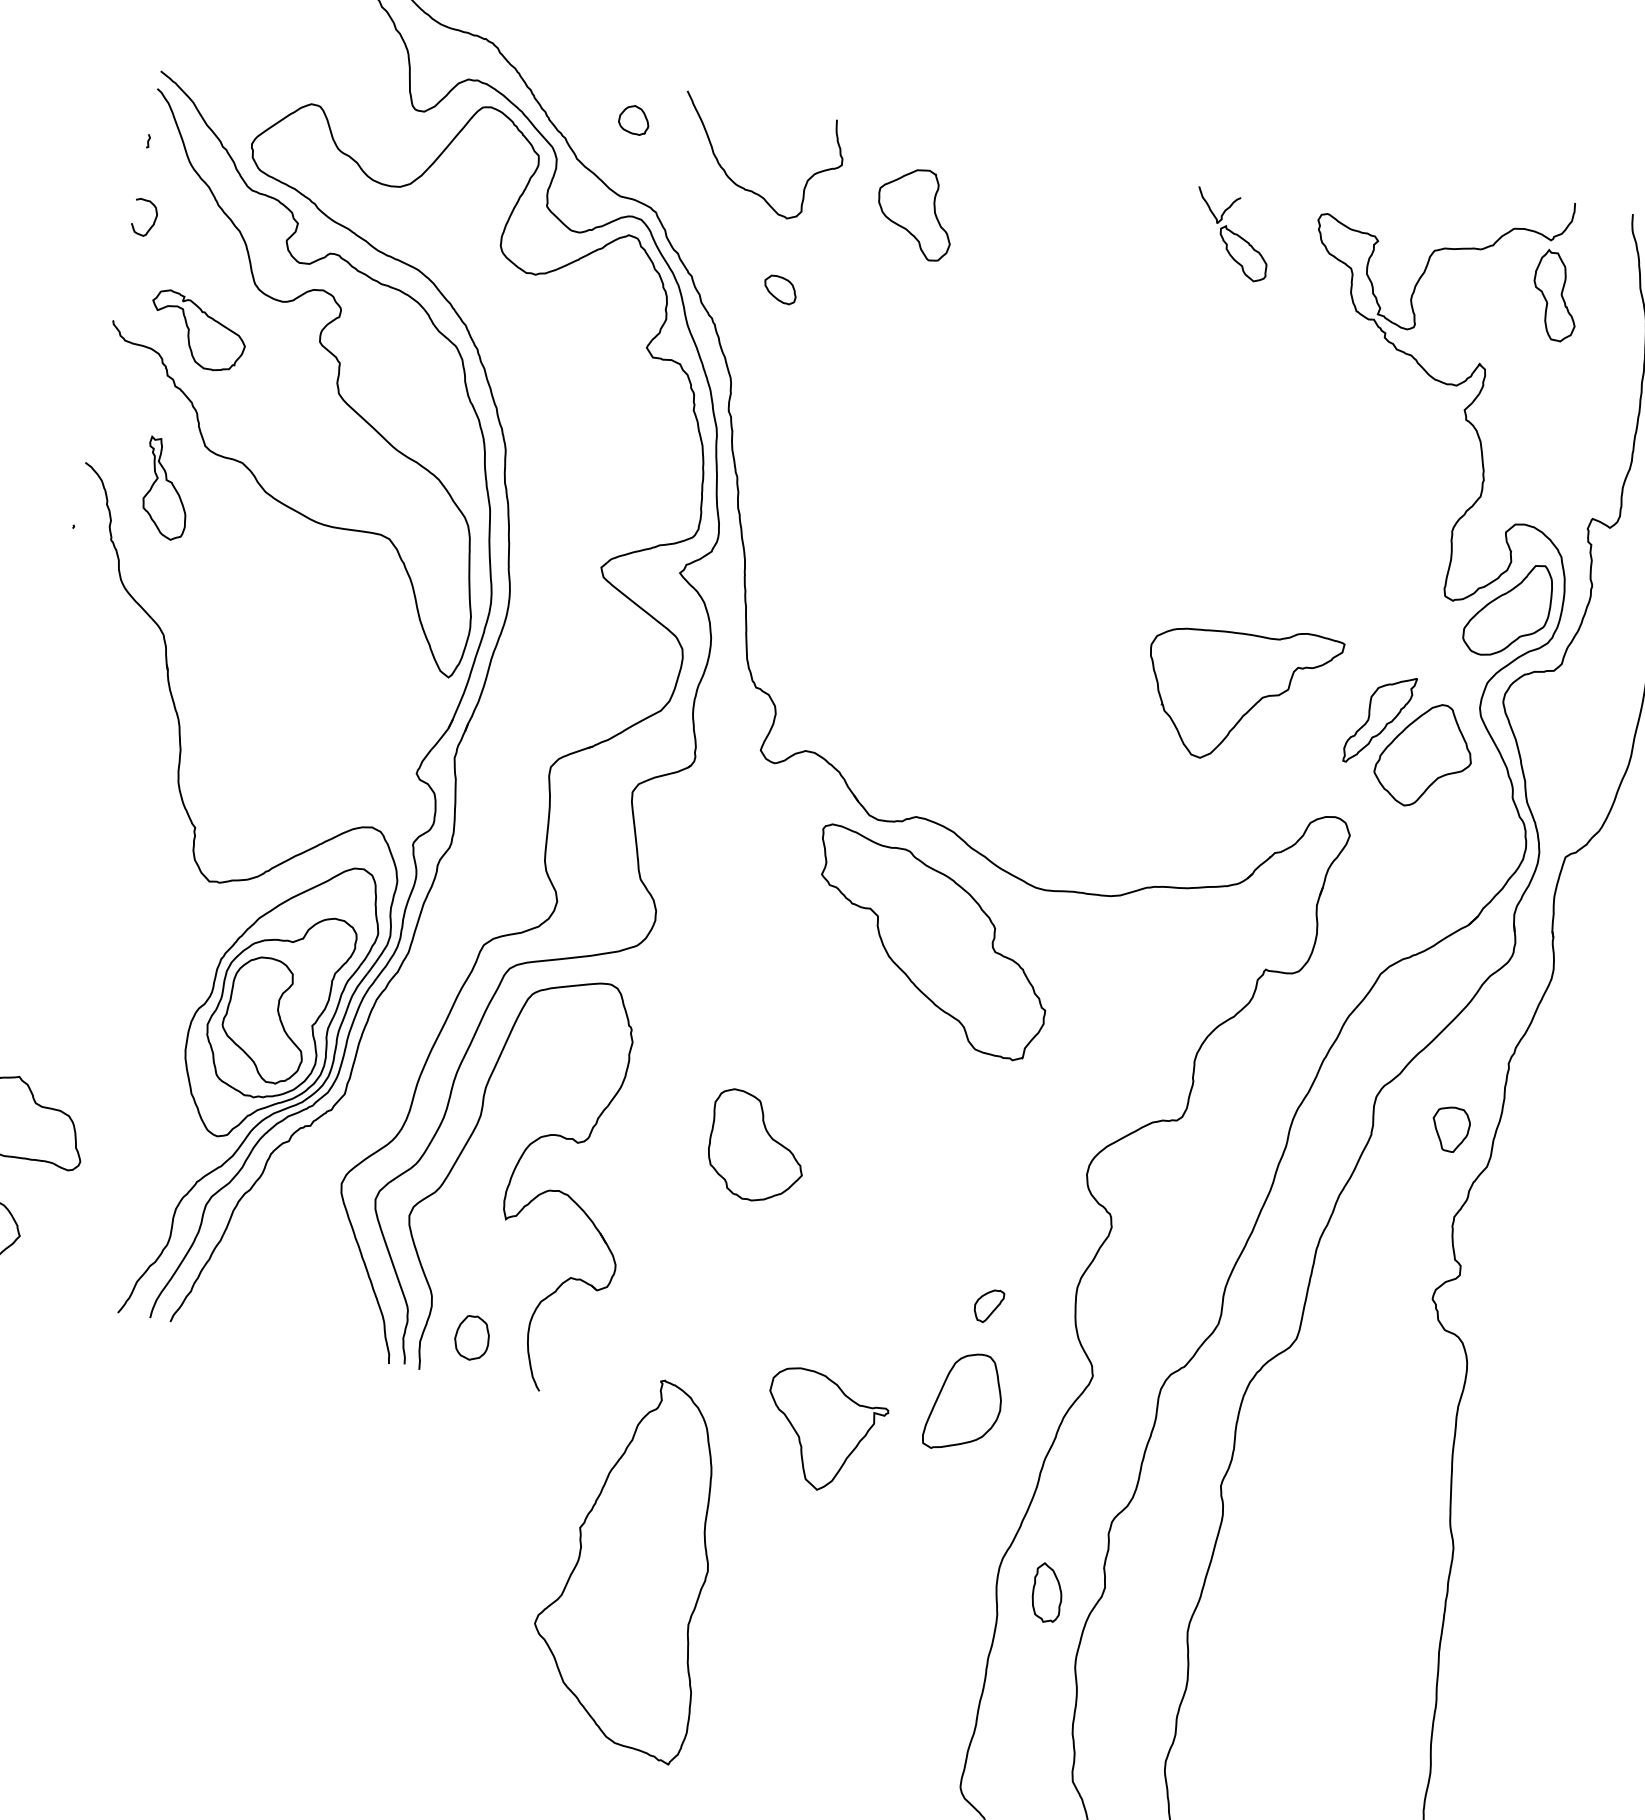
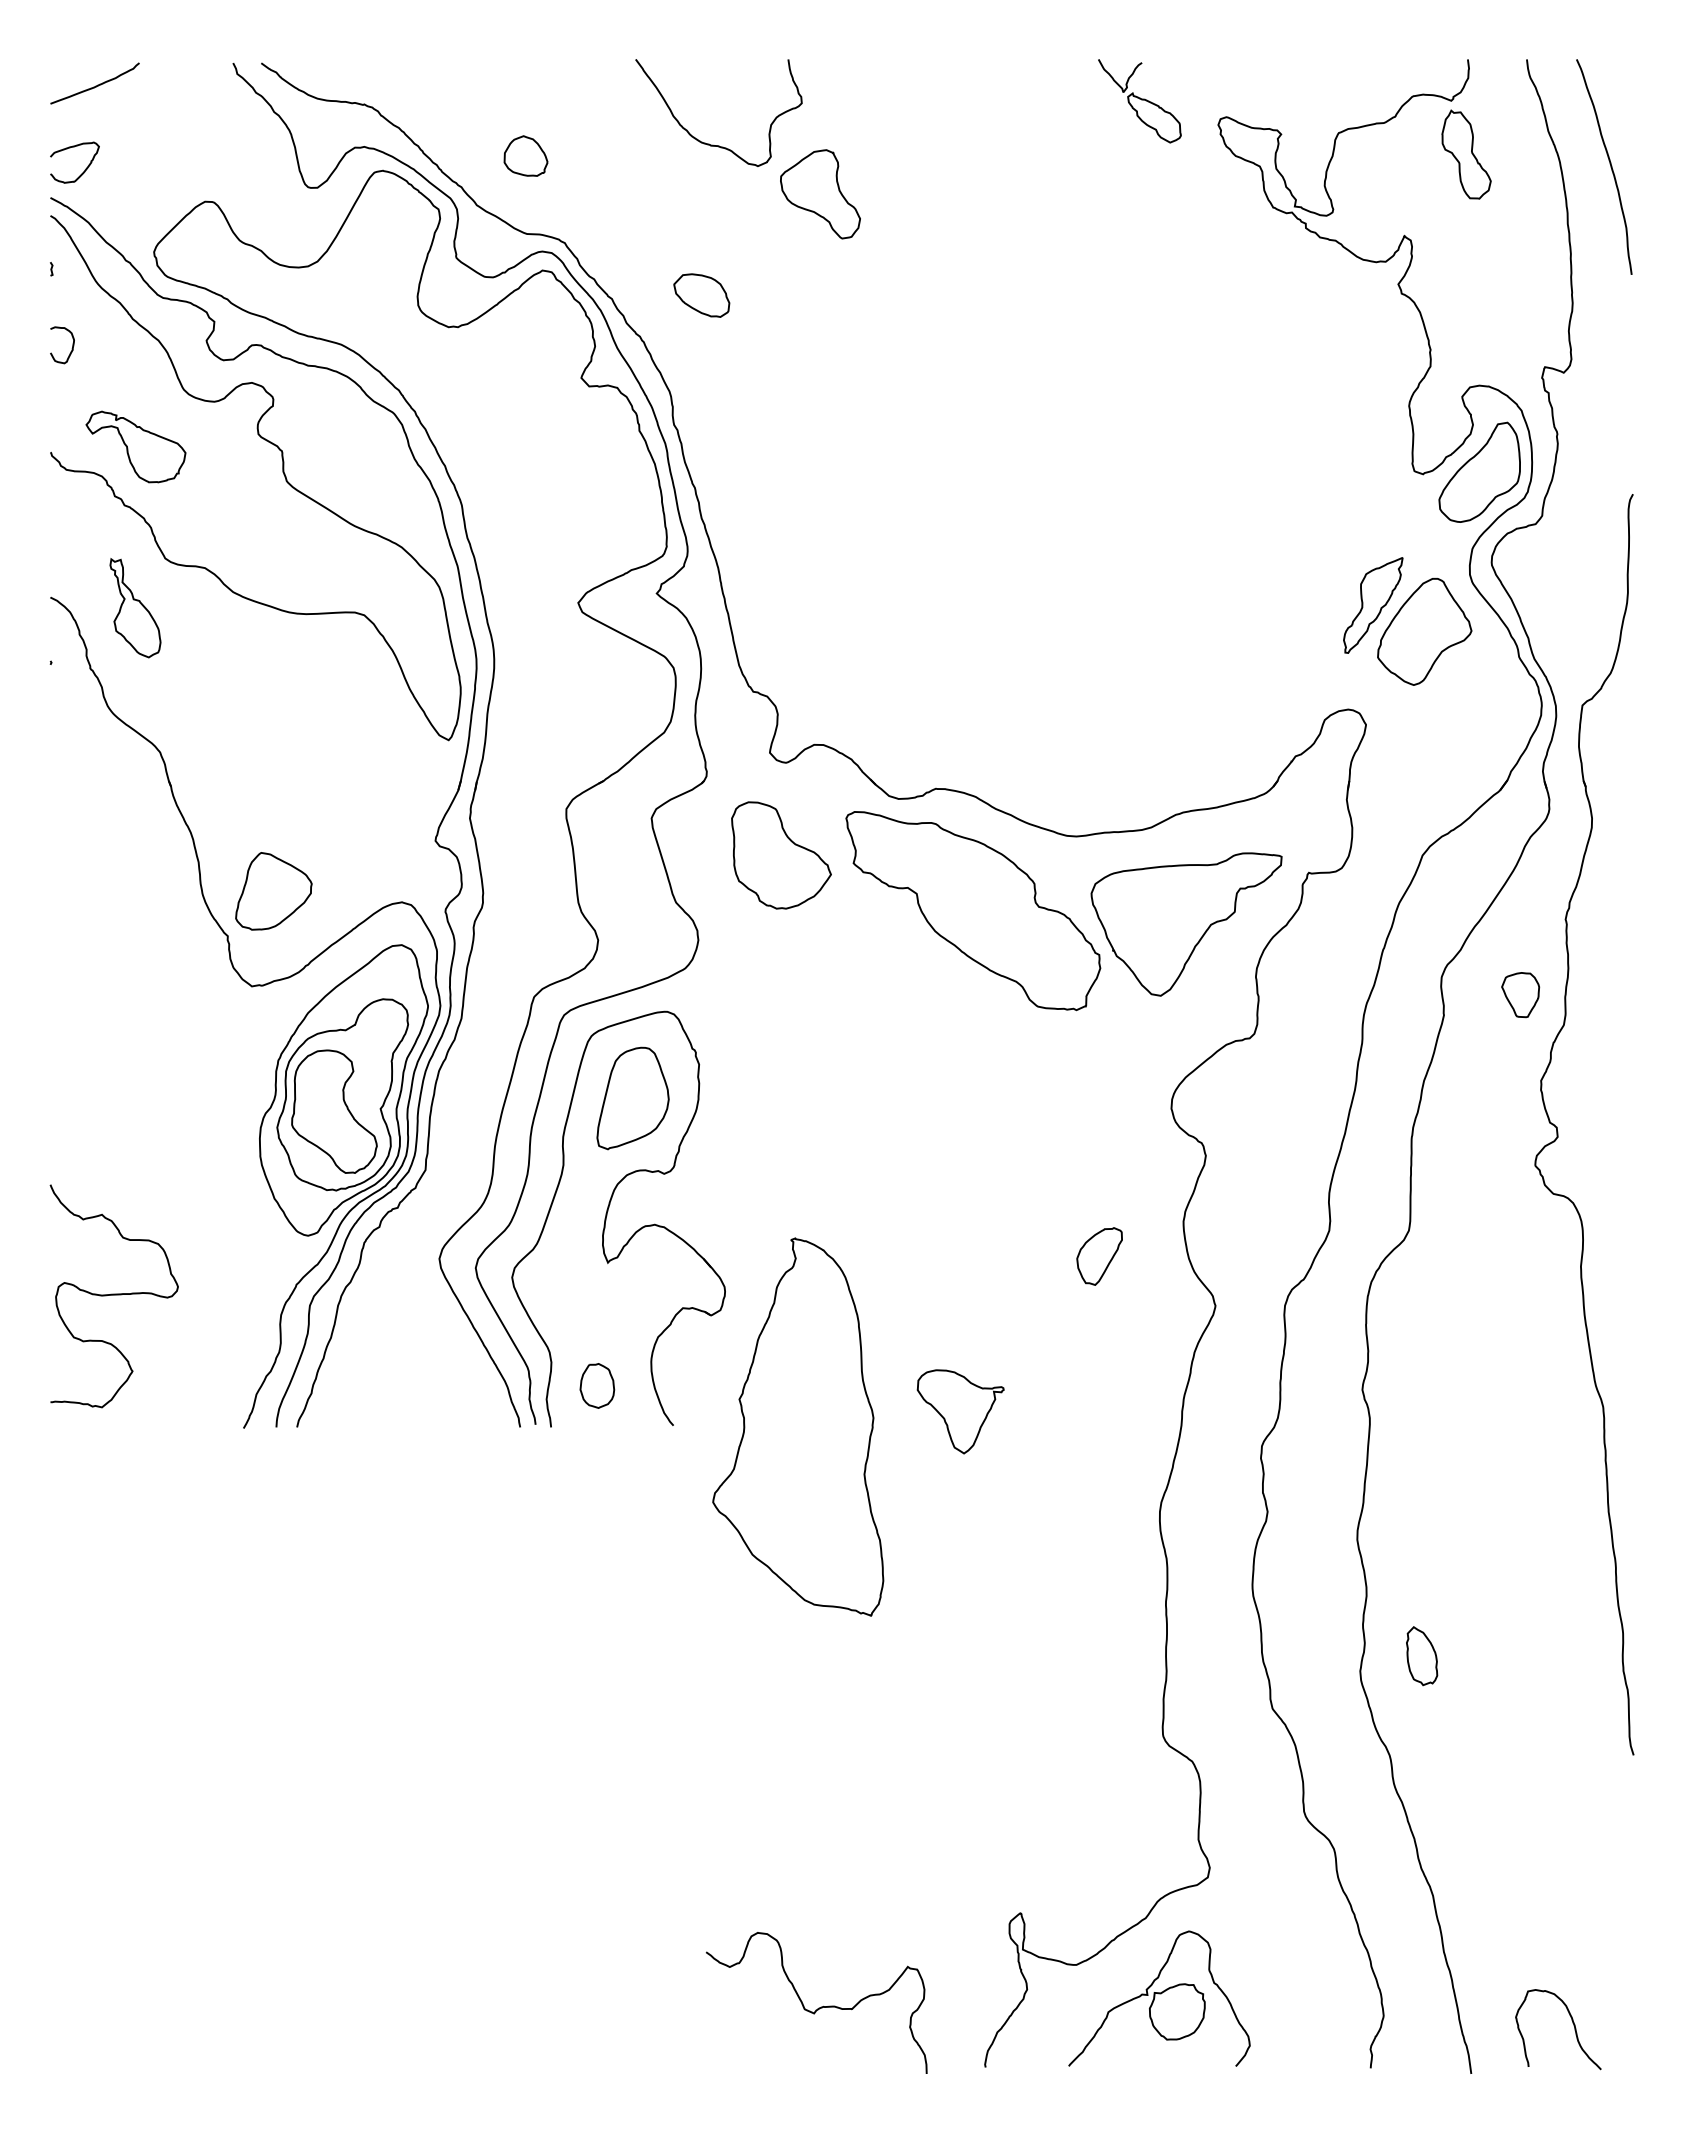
curve: (200, 49) -> (85, 168), added
part: (634, 119) -> (525, 155), size x1.43
curve: (743, 187) -> (709, 143), moved
part: (1231, 235) -> (1139, 101), moved
part: (780, 289) -> (701, 295), size x1.67
part: (1238, 692) -> (1186, 924), moved
part: (248, 792) -> (273, 891), added
part: (756, 1147) -> (781, 855), moved
part: (988, 1305) -> (1099, 1256), size x1.67
part: (964, 1402) -> (632, 1098), moved
part: (823, 1431) -> (960, 1411), size x0.71
part: (632, 1565) -> (798, 1426), moved
part: (1047, 1593) -> (1422, 1656), moved

